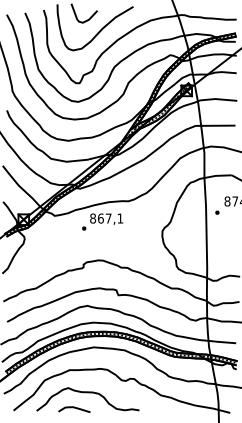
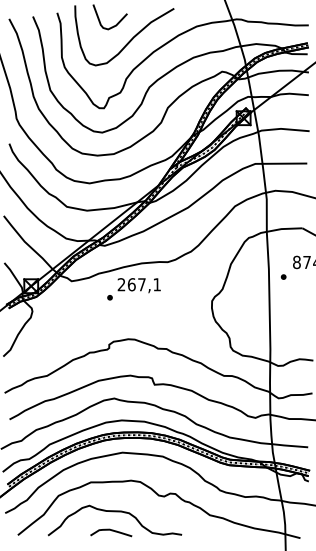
text: (93, 218) -> (121, 284), 867,1 -> 267,1
curve: (74, 408) -> (111, 531), moved

